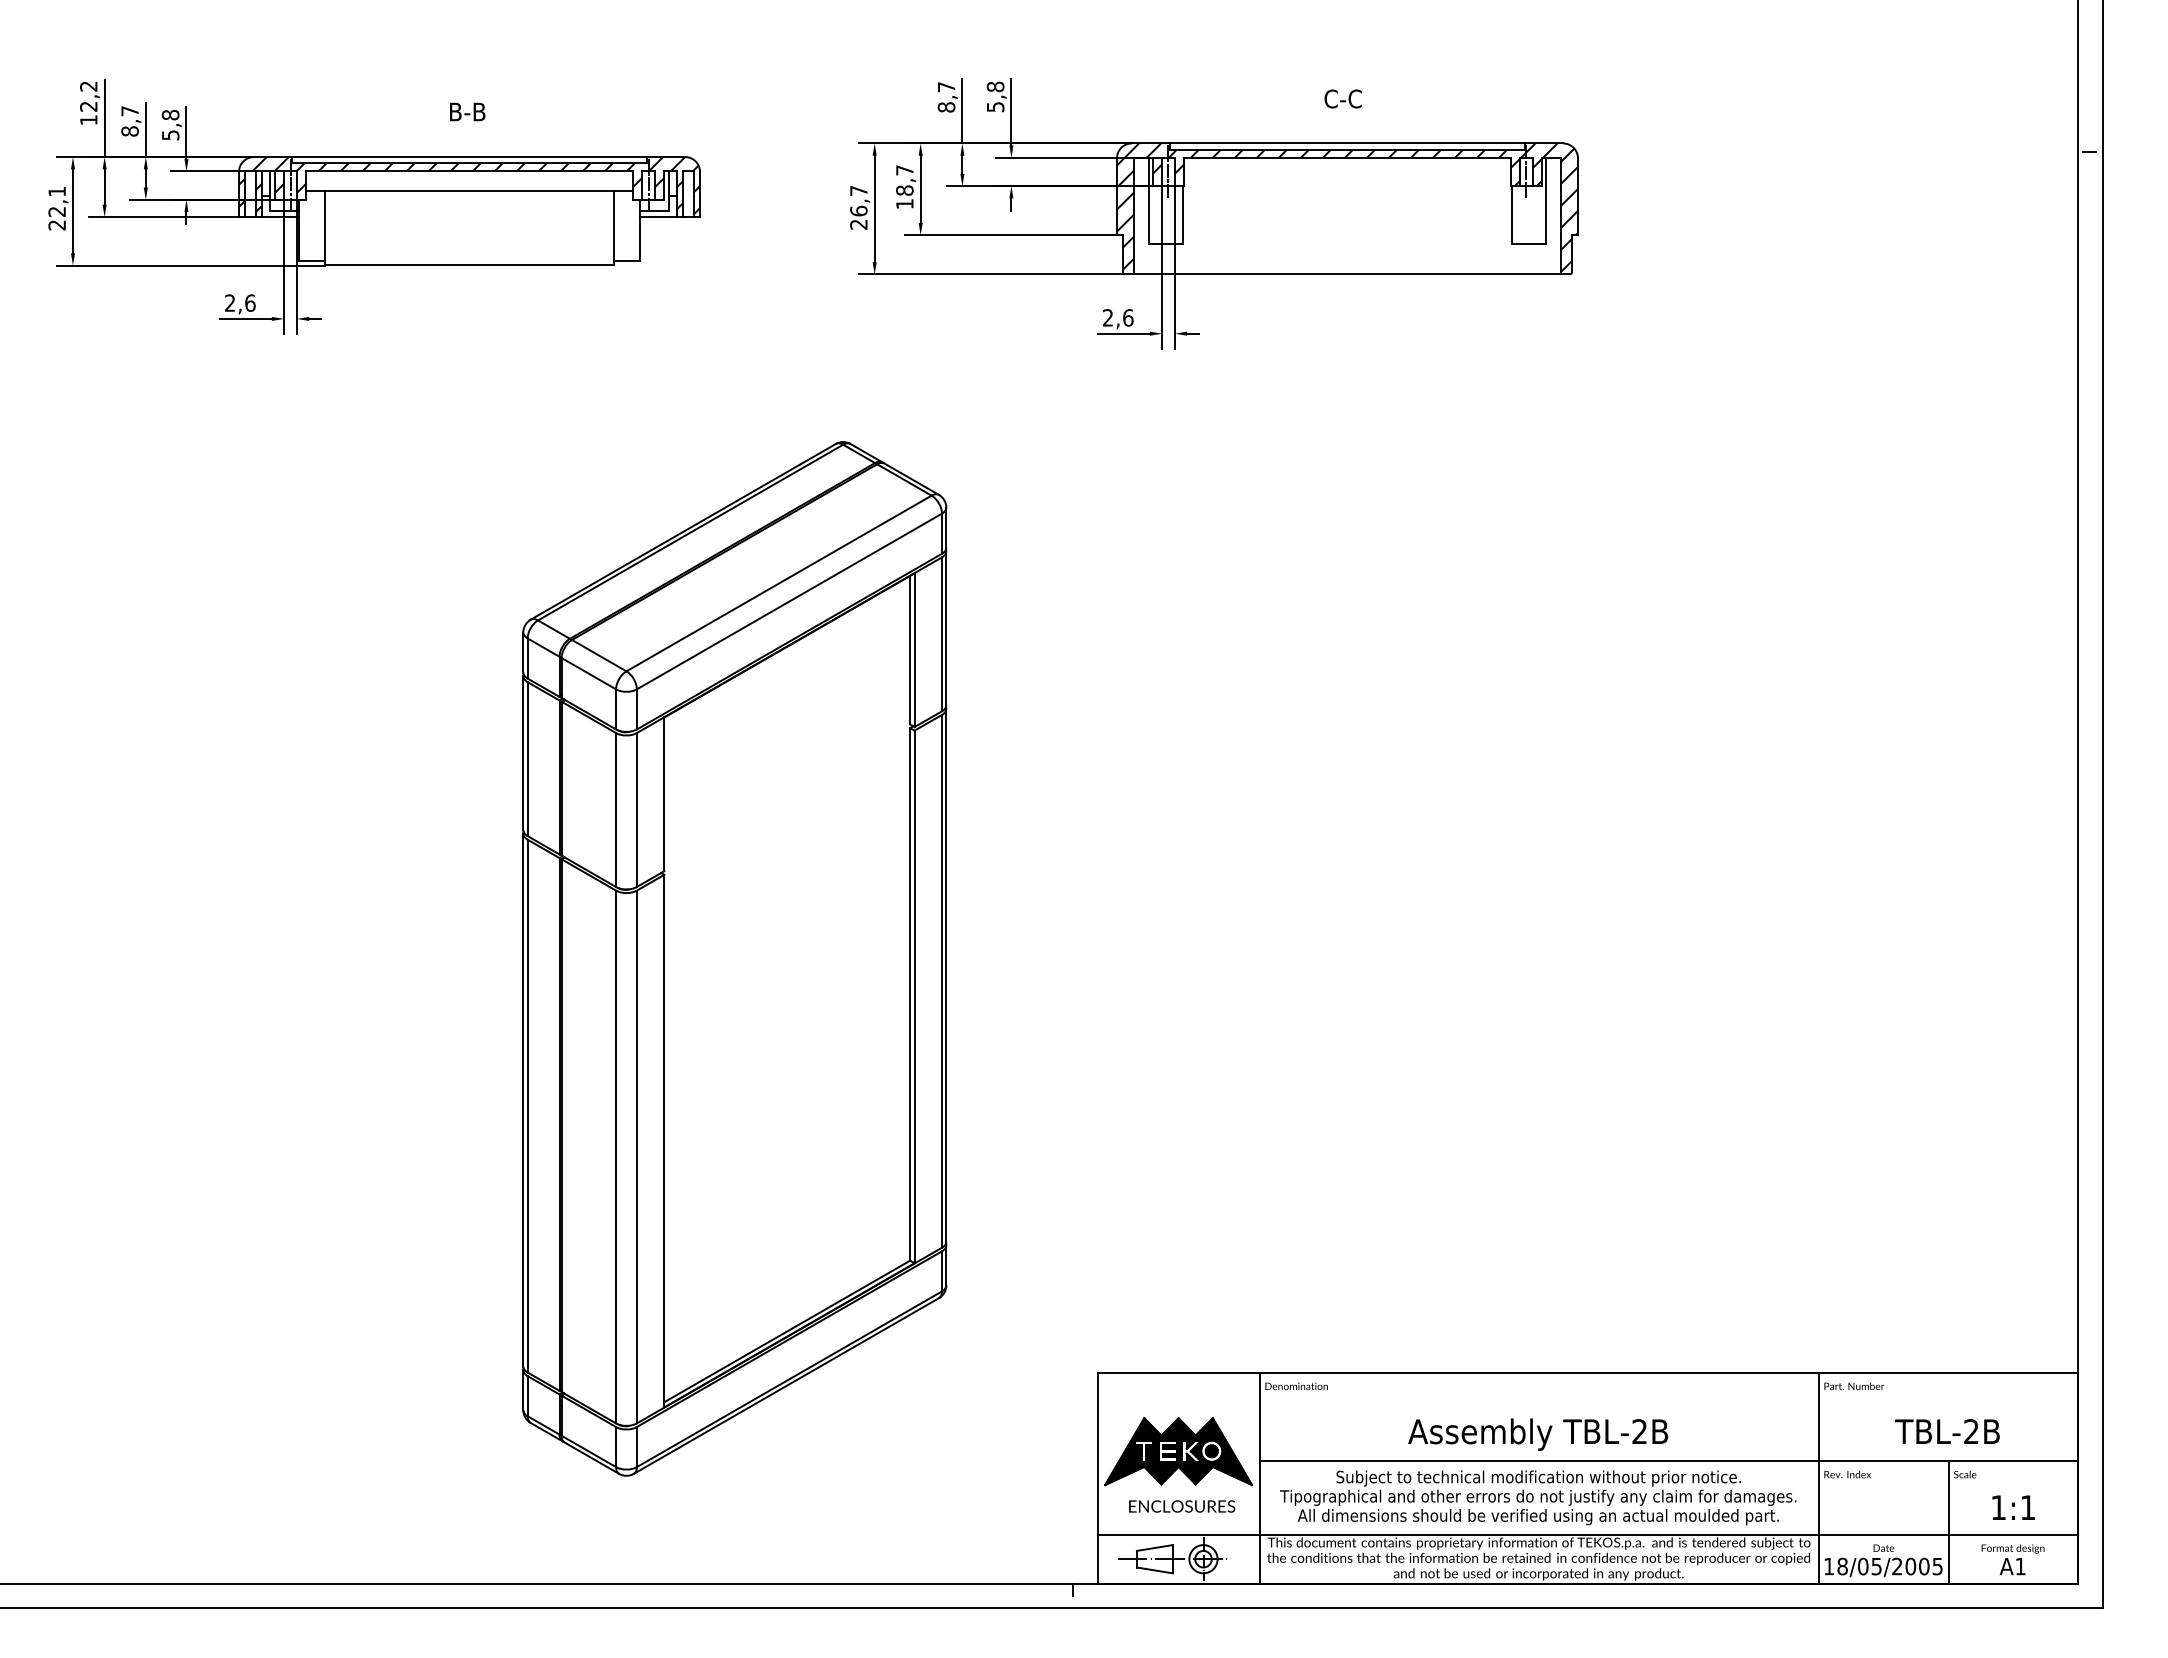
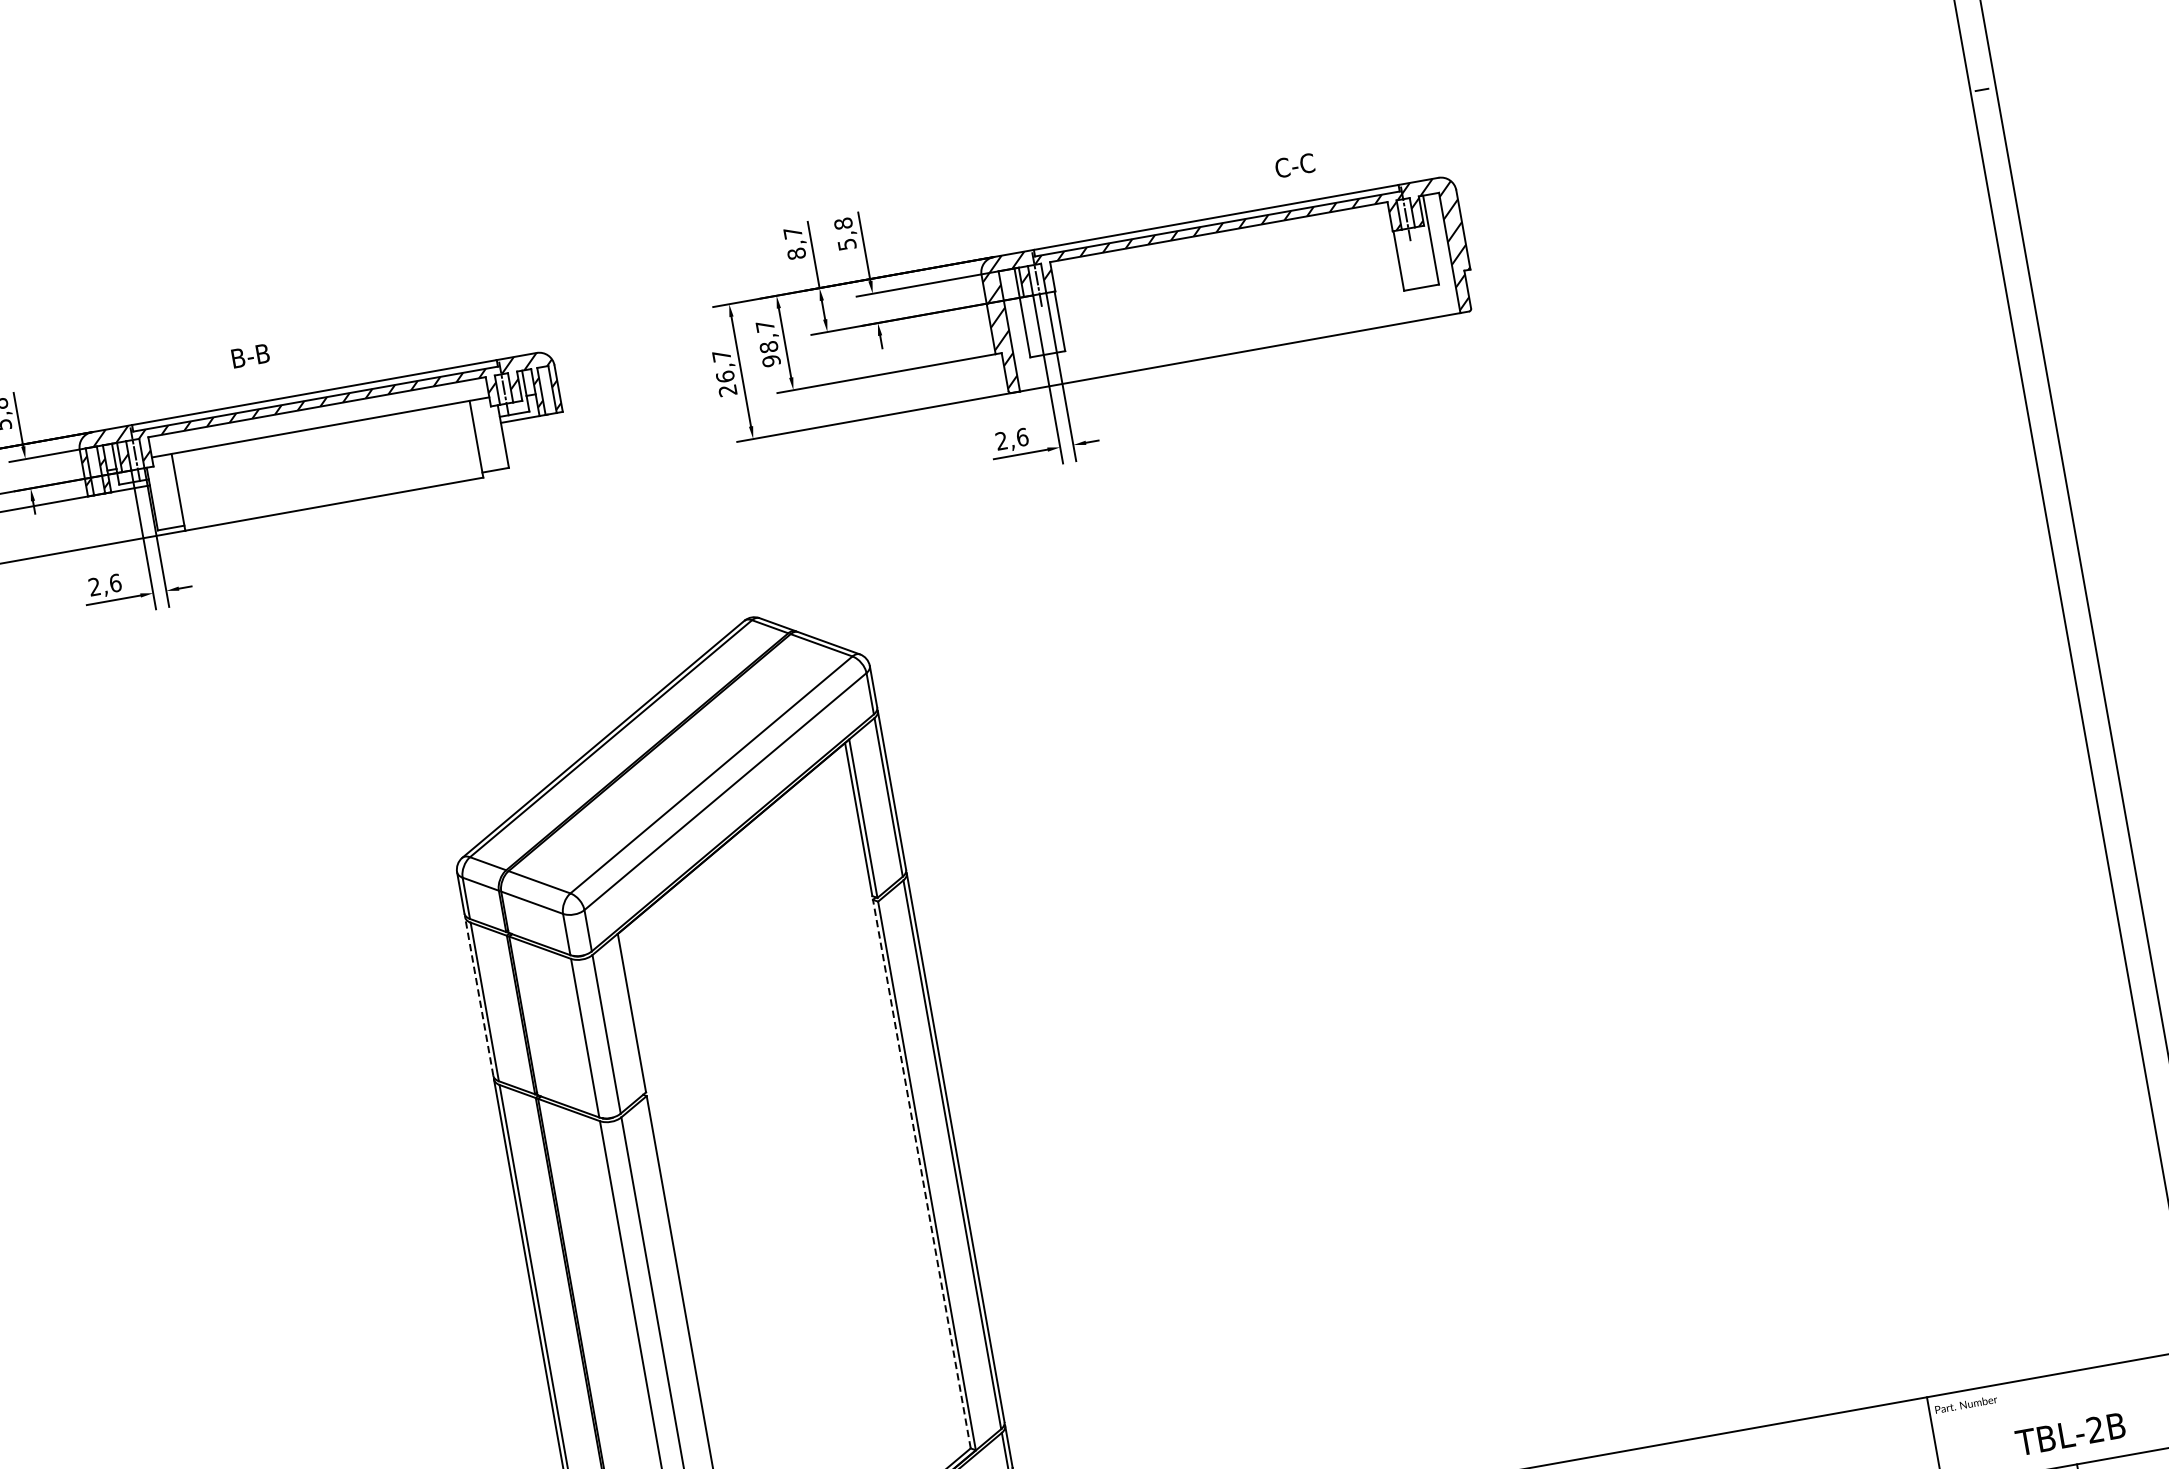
text: (1342, 98) -> (1294, 165), moved
text: (467, 111) -> (250, 355), moved
text: (904, 203) -> (770, 360), 18,7 -> 98,7
line: (523, 753) -> (479, 996), solid -> dashed
line: (910, 993) -> (922, 1173), solid -> dashed

